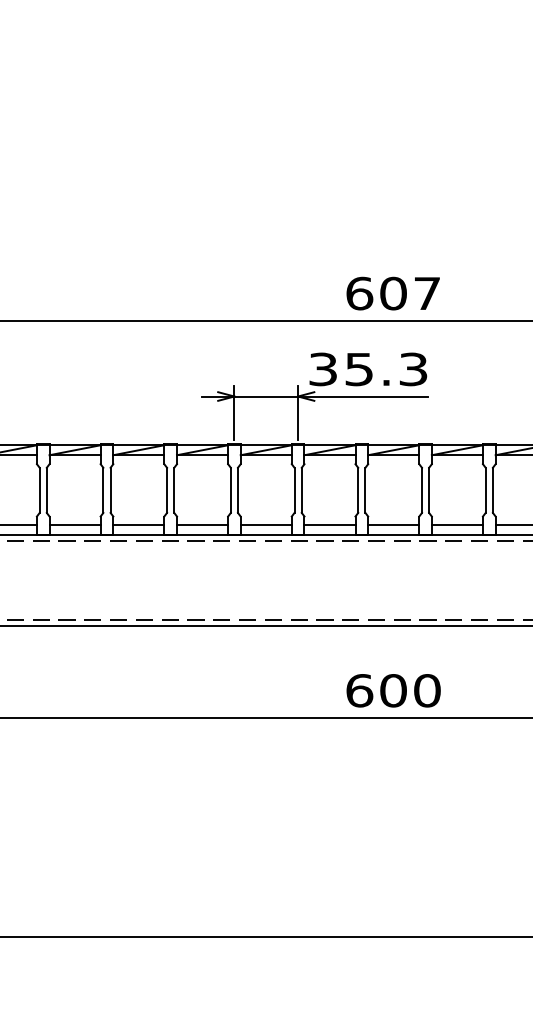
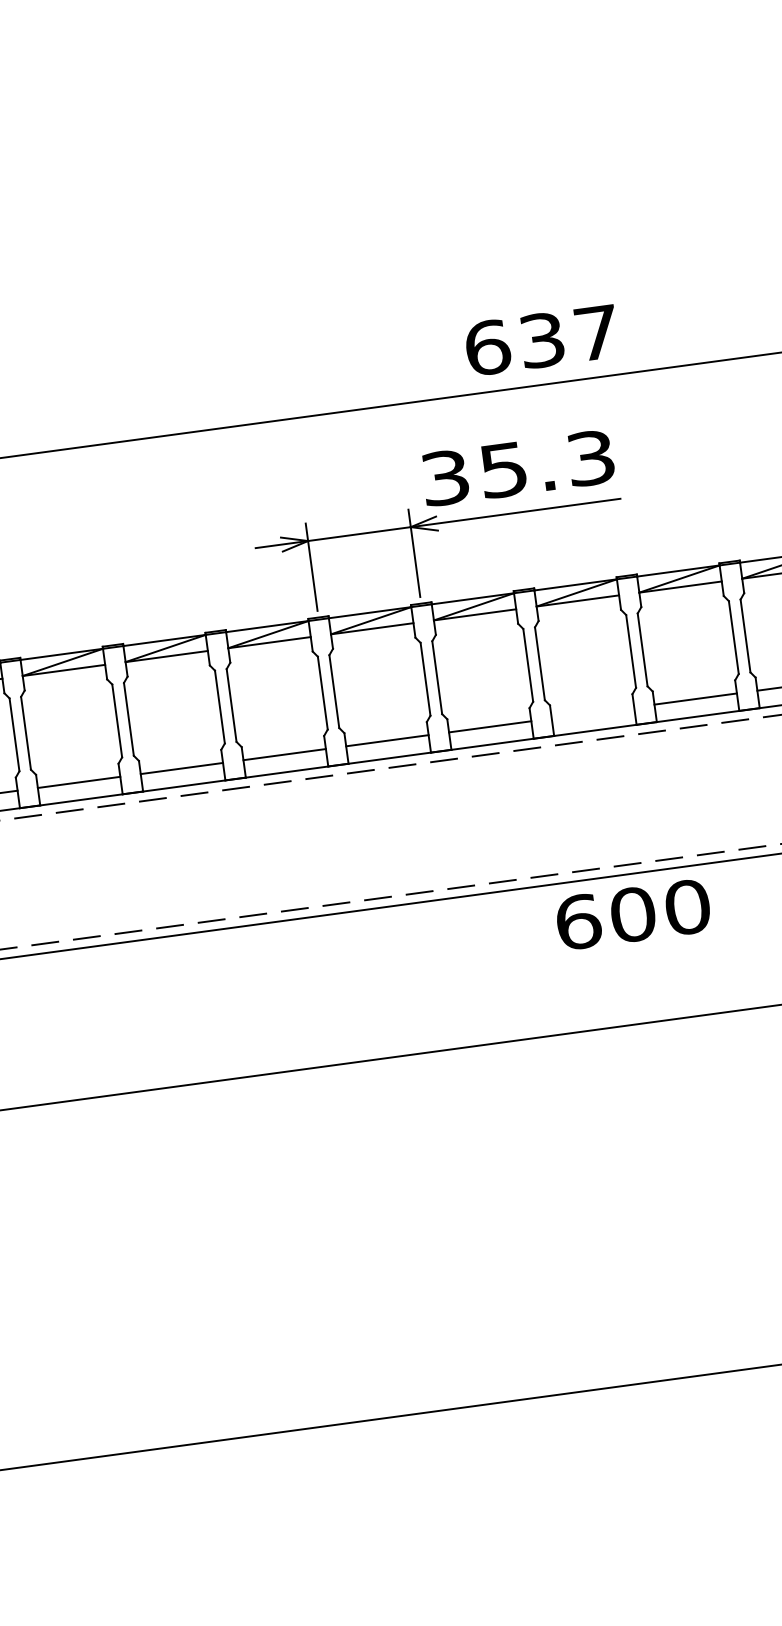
text: (393, 293) -> (542, 340), 607 -> 637
line: (393, 524) -> (592, 712), removed
text: (393, 690) -> (632, 914), moved

